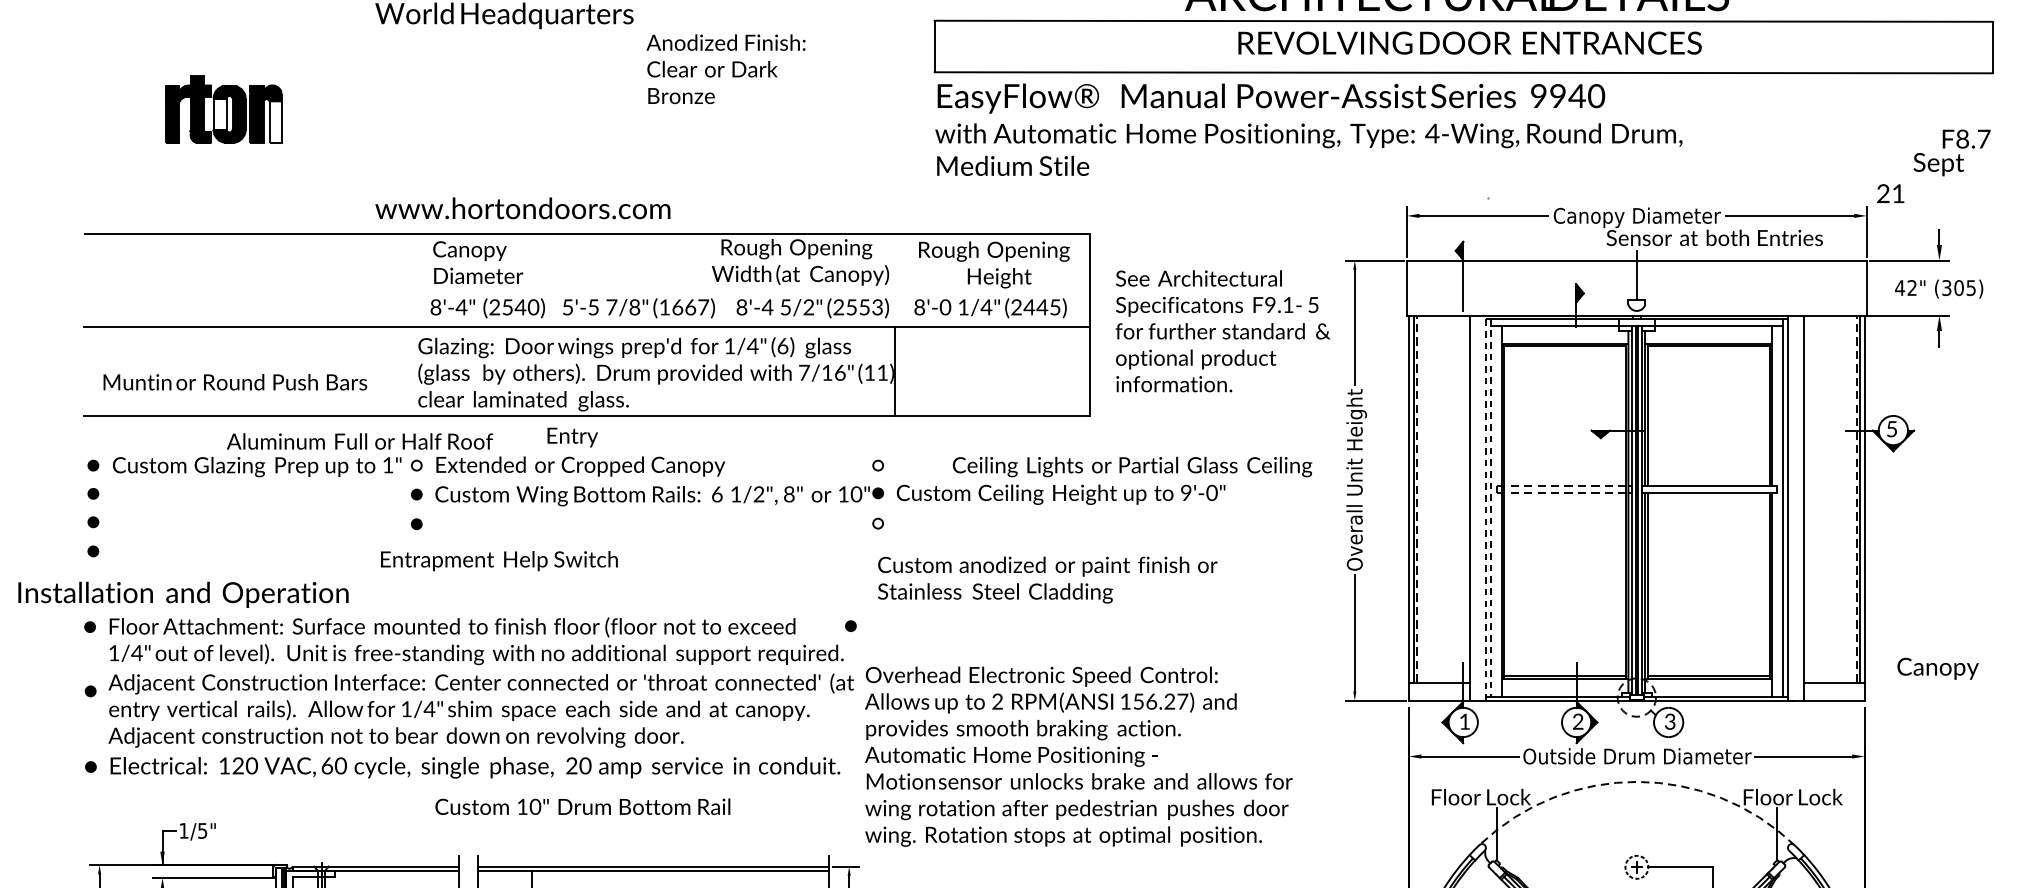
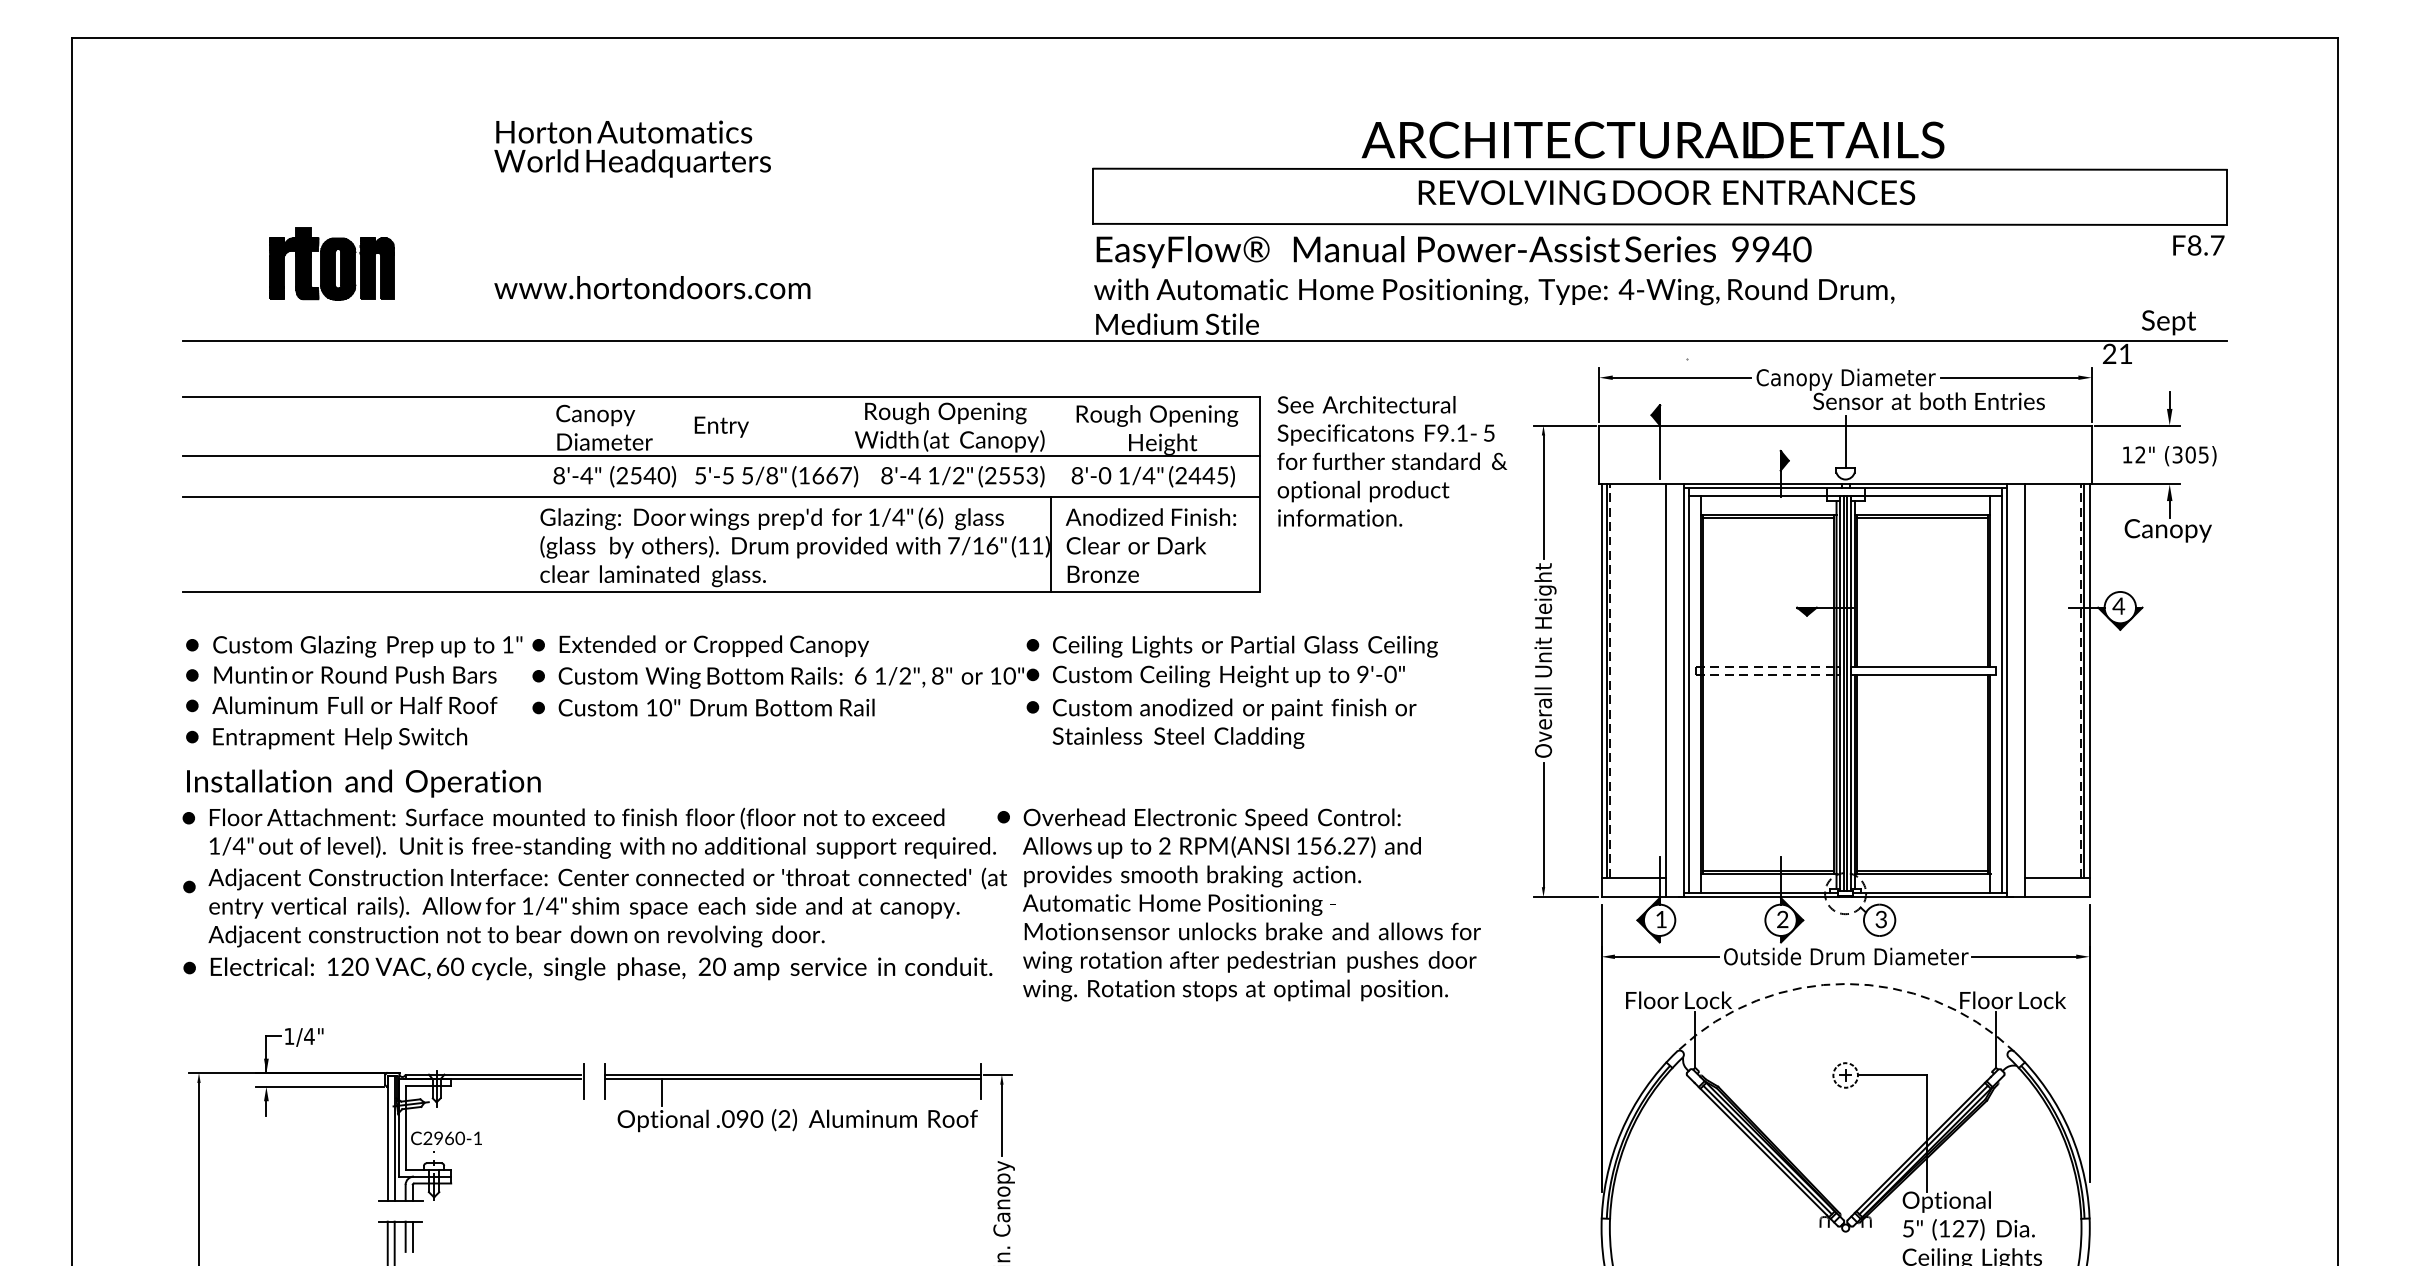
text: (725, 69) -> (1150, 545), moved
fill: (220, 113) -> (328, 268), added
fill: (275, 122) -> (387, 277), added
text: (1966, 139) -> (2198, 245), moved
line: (1038, 181) -> (1204, 340), added
text: (522, 208) -> (652, 287), moved
text: (1900, 287) -> (2127, 454), 42" -> 12"
line: (587, 289) -> (721, 456), added
text: (611, 307) -> (747, 475), 7/8" -> 5/8"
text: (785, 307) -> (933, 475), 5/2" -> 1/2"
text: (1223, 331) -> (1392, 461), moved
text: (235, 381) -> (355, 674), moved
text: (1891, 428) -> (2118, 605), 5 -> 4
text: (572, 436) -> (721, 426), moved
text: (359, 441) -> (354, 705), moved
fill: (416, 464) -> (538, 644), added
fill: (877, 464) -> (1032, 644), added
text: (1132, 466) -> (1245, 646), moved
line: (1485, 507) -> (1683, 690), dashed -> solid
line: (1491, 507) -> (1689, 690), dashed -> solid
fill: (877, 523) -> (1032, 707), added
text: (499, 561) -> (340, 738), moved
text: (1047, 579) -> (1234, 723), moved
text: (183, 594) -> (363, 783), moved
text: (1937, 668) -> (2167, 530), moved
text: (1078, 756) -> (1251, 904), moved
text: (582, 806) -> (716, 707), moved
text: (202, 830) -> (309, 1036), 1/5" -> 1/4"

